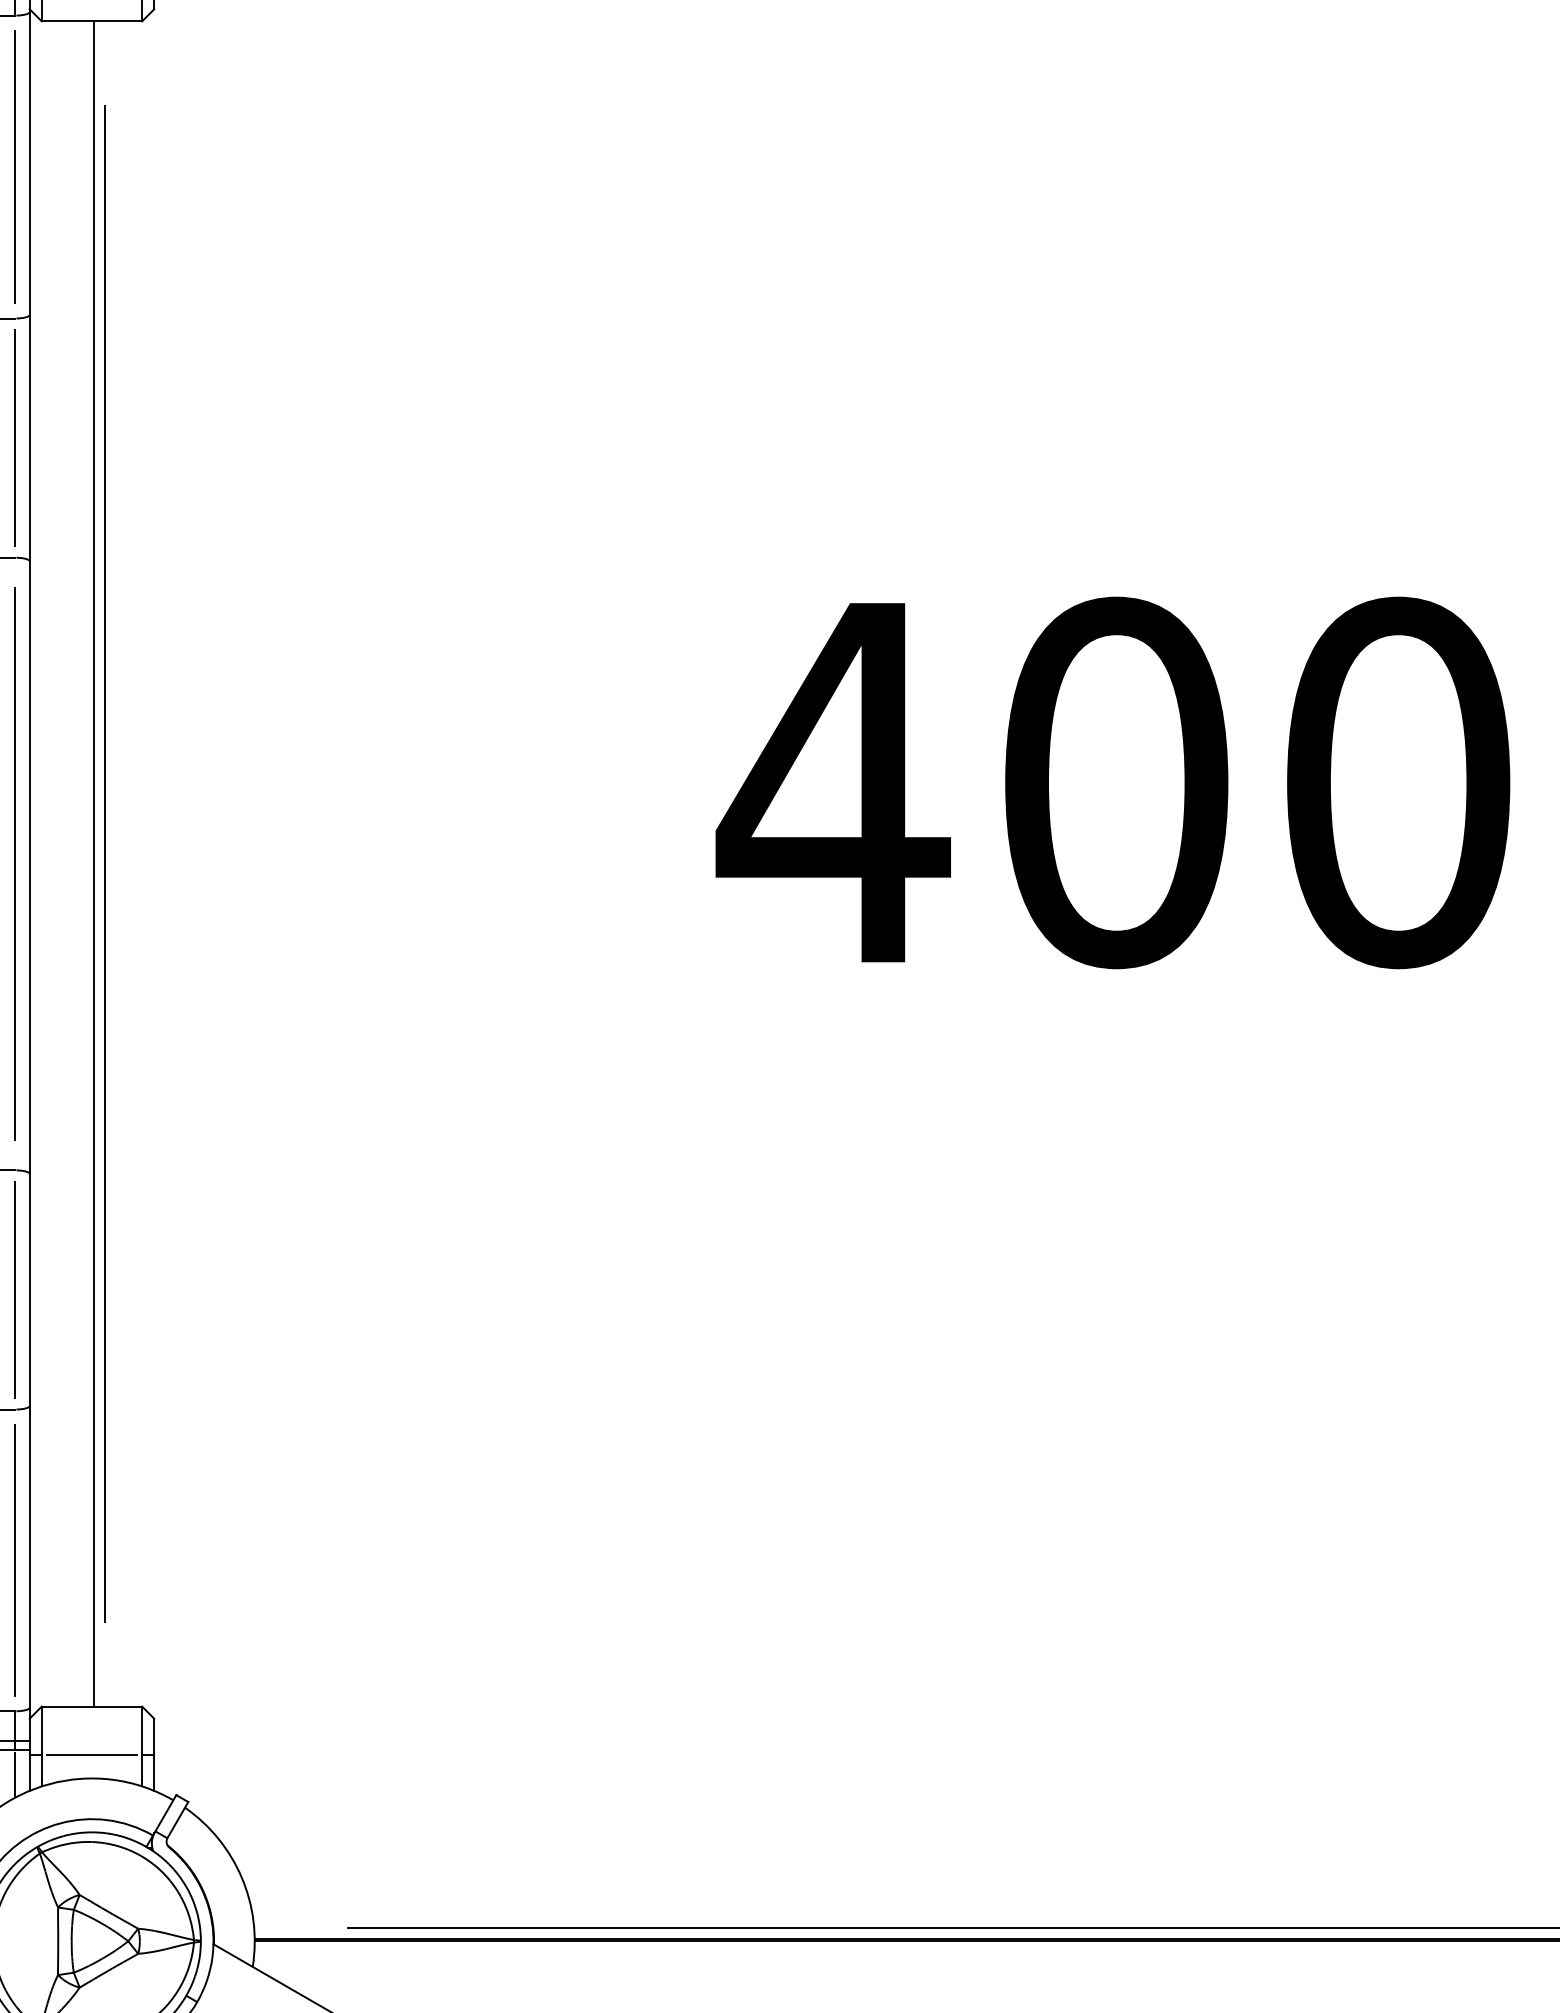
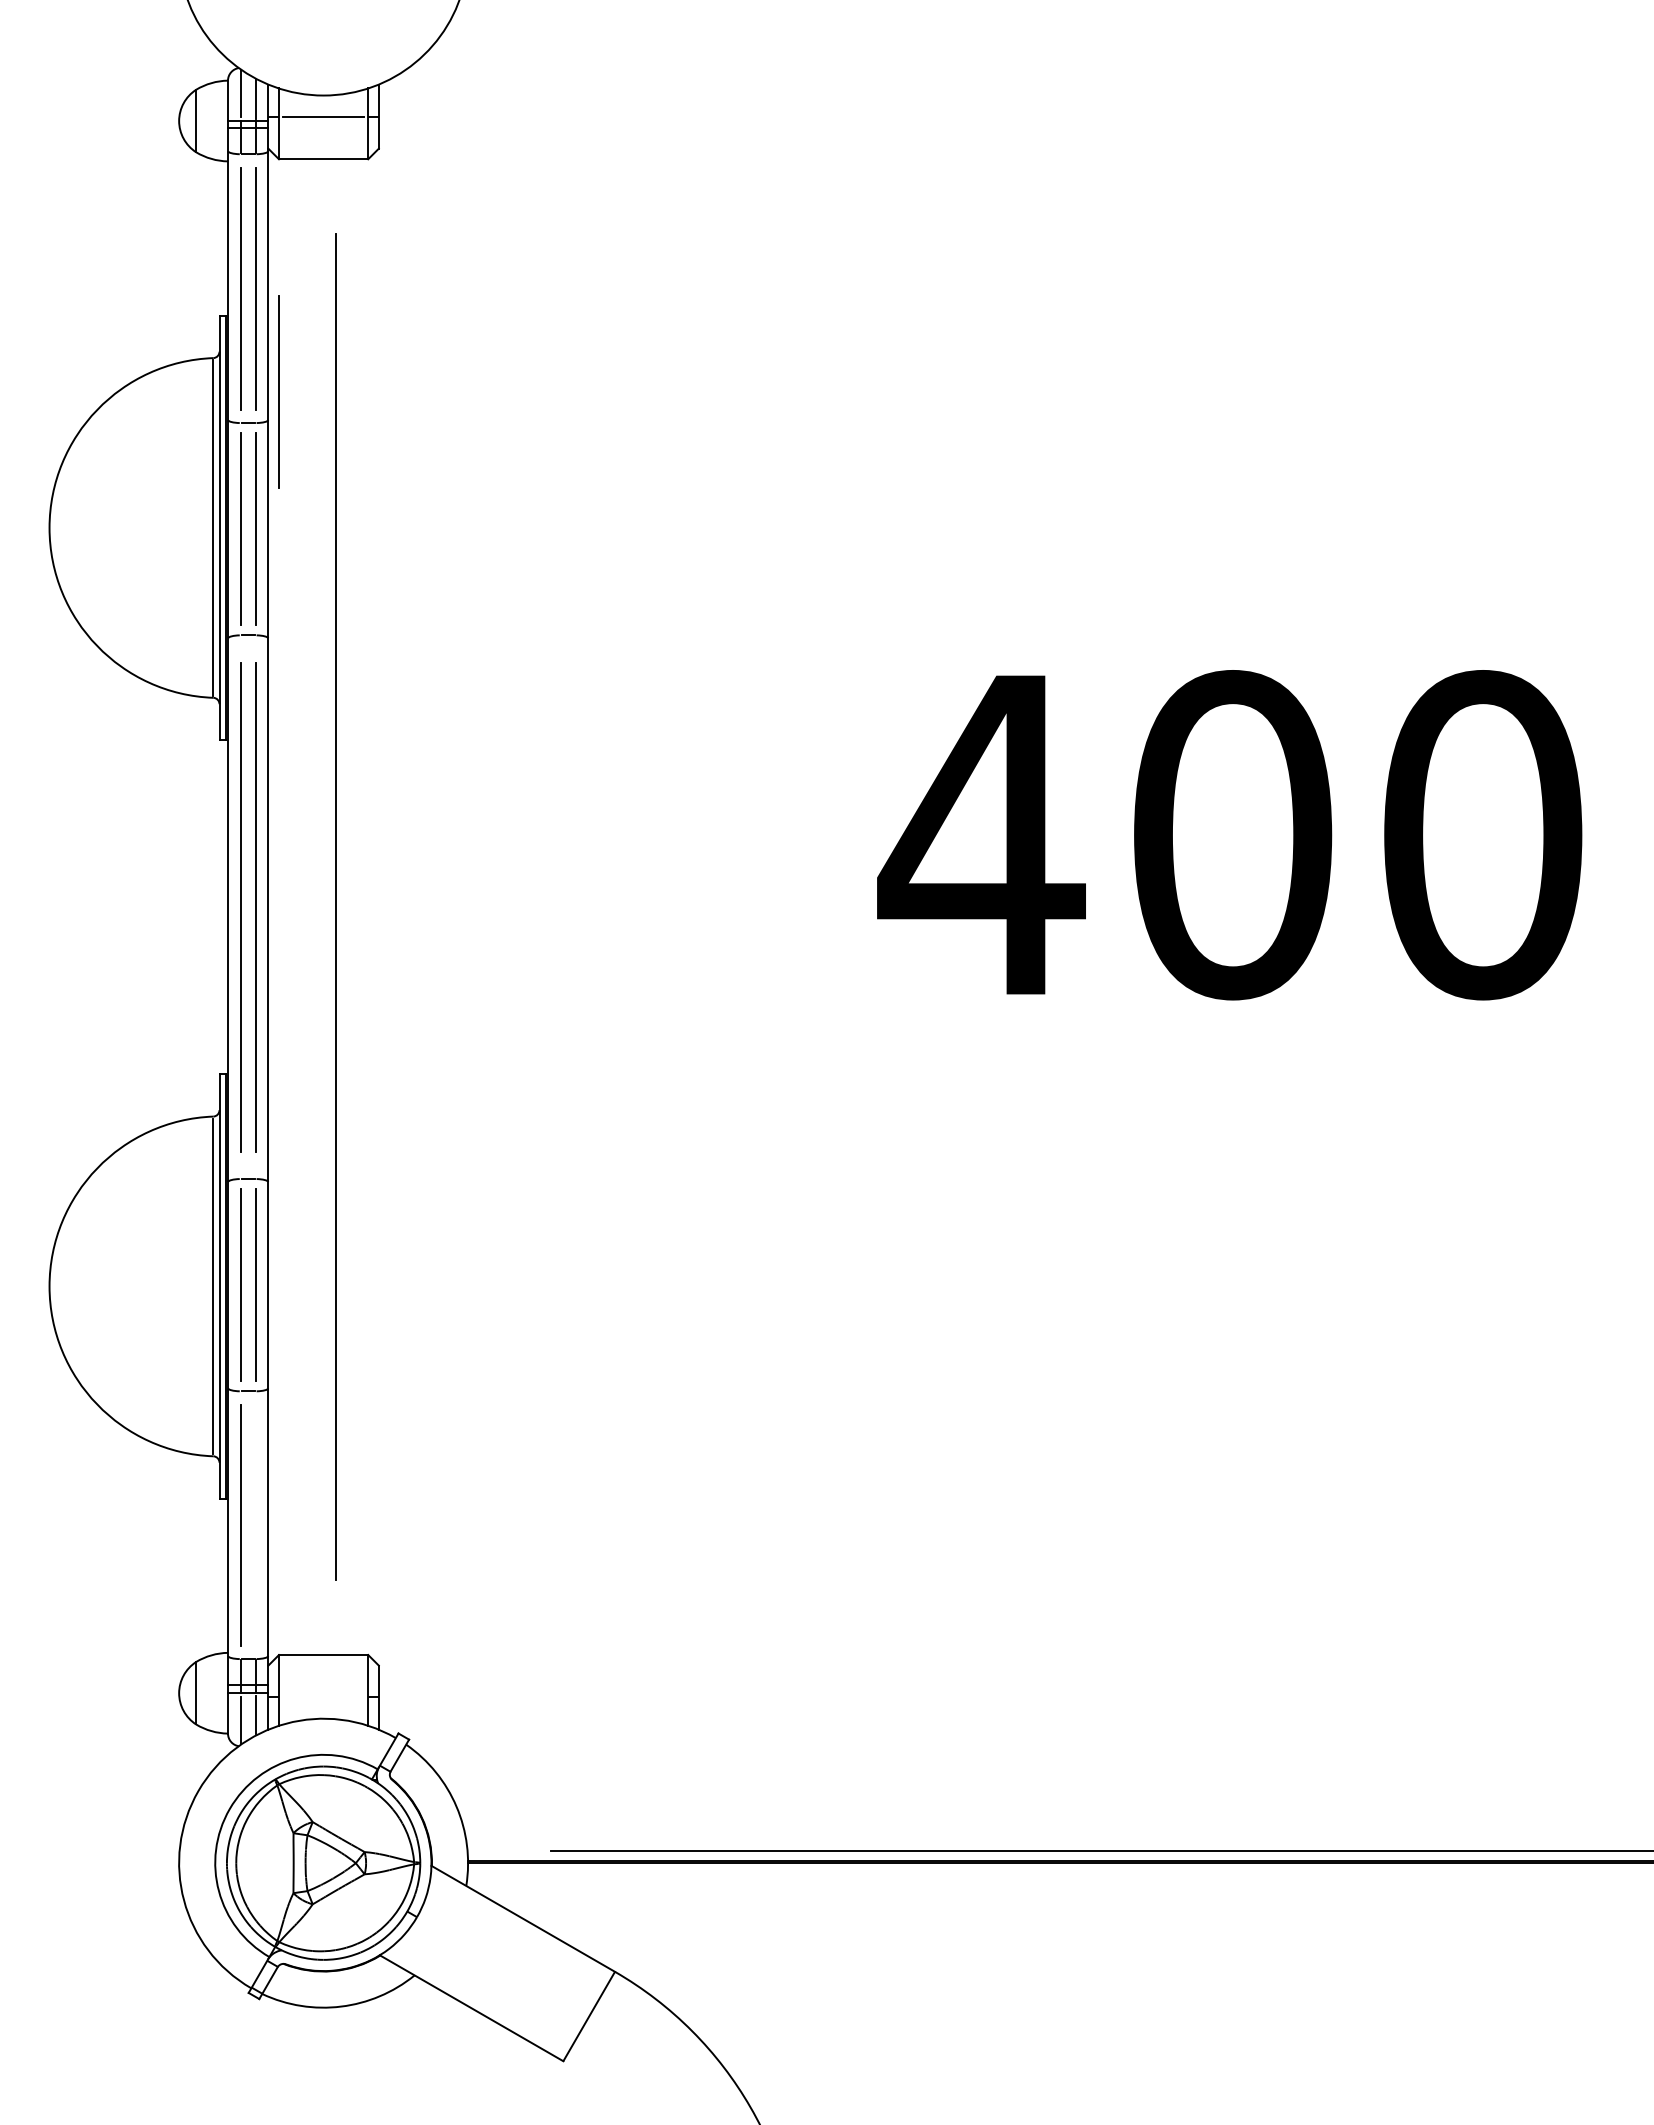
line: (41, 282) -> (278, 391), added
line: (94, 864) -> (325, 907), removed
line: (15, 1559) -> (255, 1524), removed
line: (91, 1754) -> (323, 1697), removed

